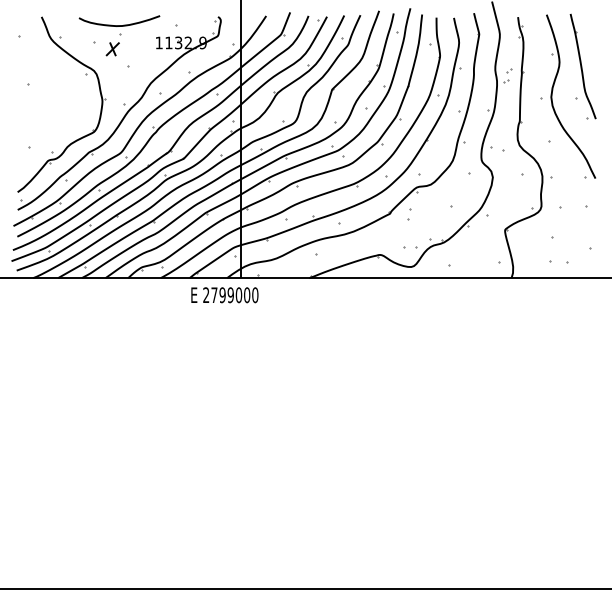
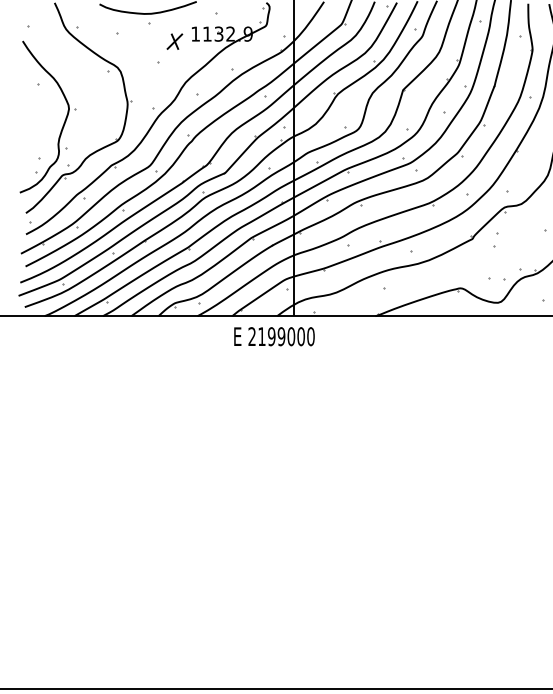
part: (112, 49) -> (174, 41), moved
part: (48, 117) -> (62, 123), added
text: (214, 294) -> (262, 335), 2799000 -> 2199000

